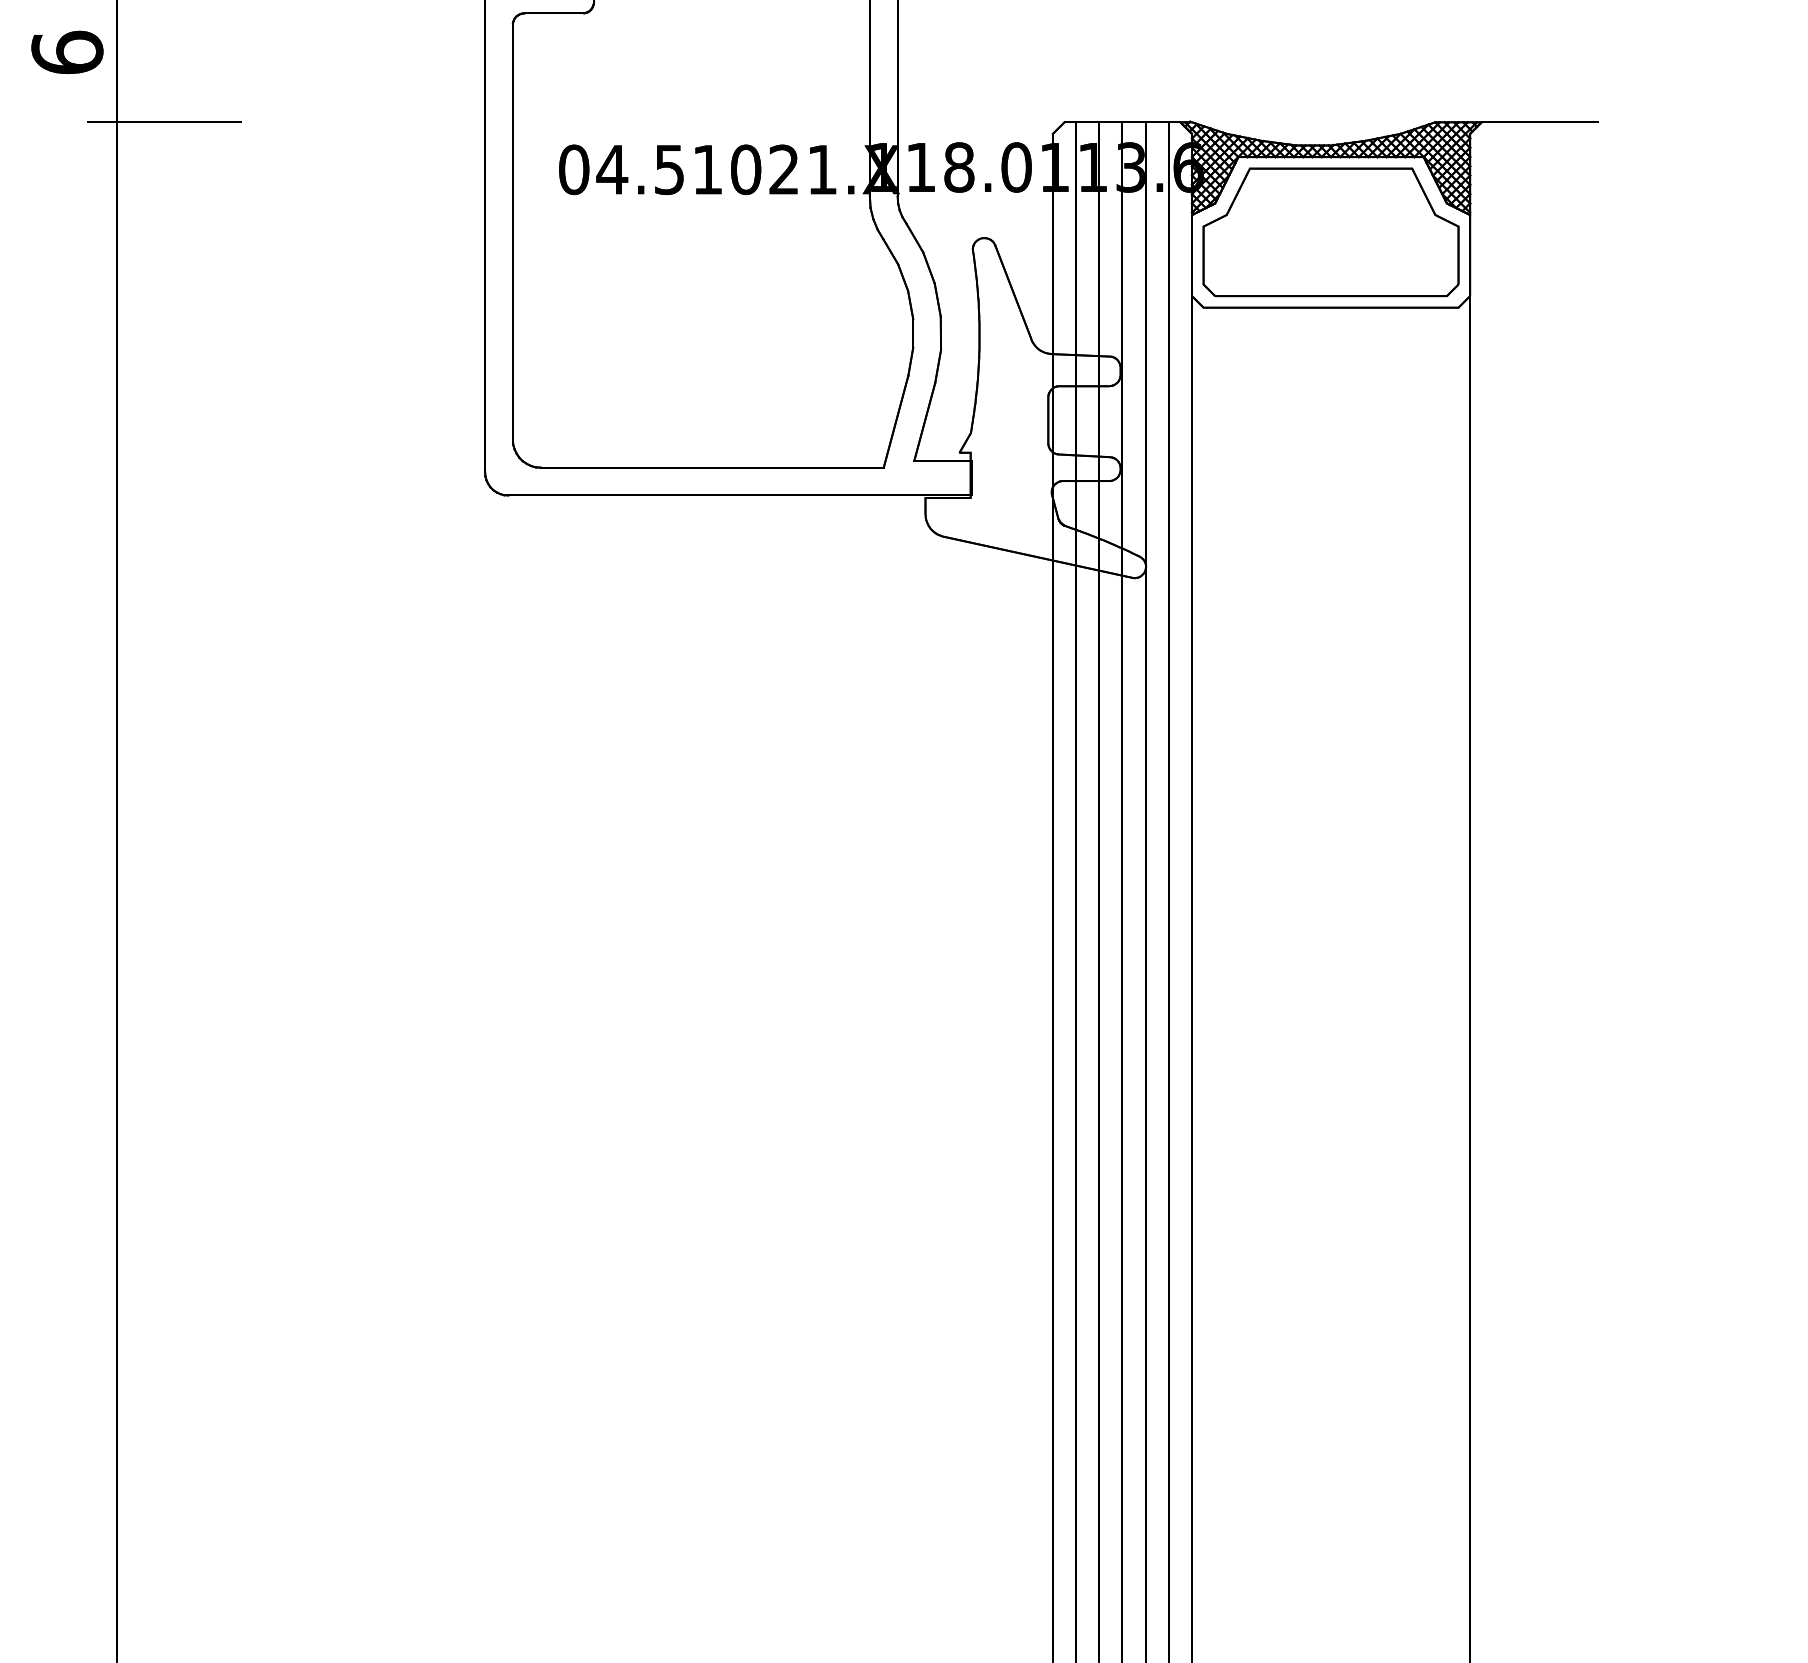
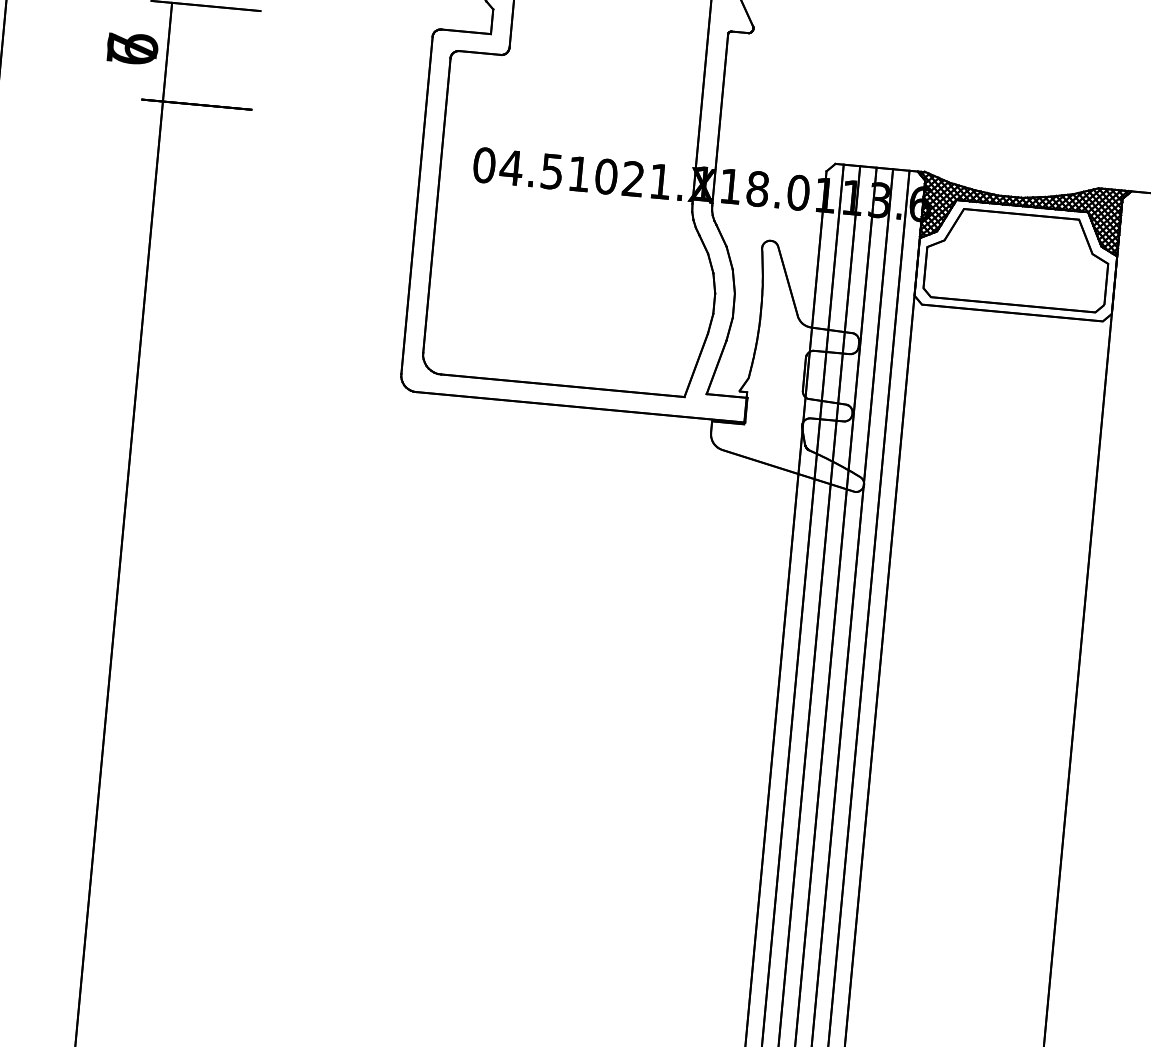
text: (67, 51) -> (132, 48), 6 -> 7

